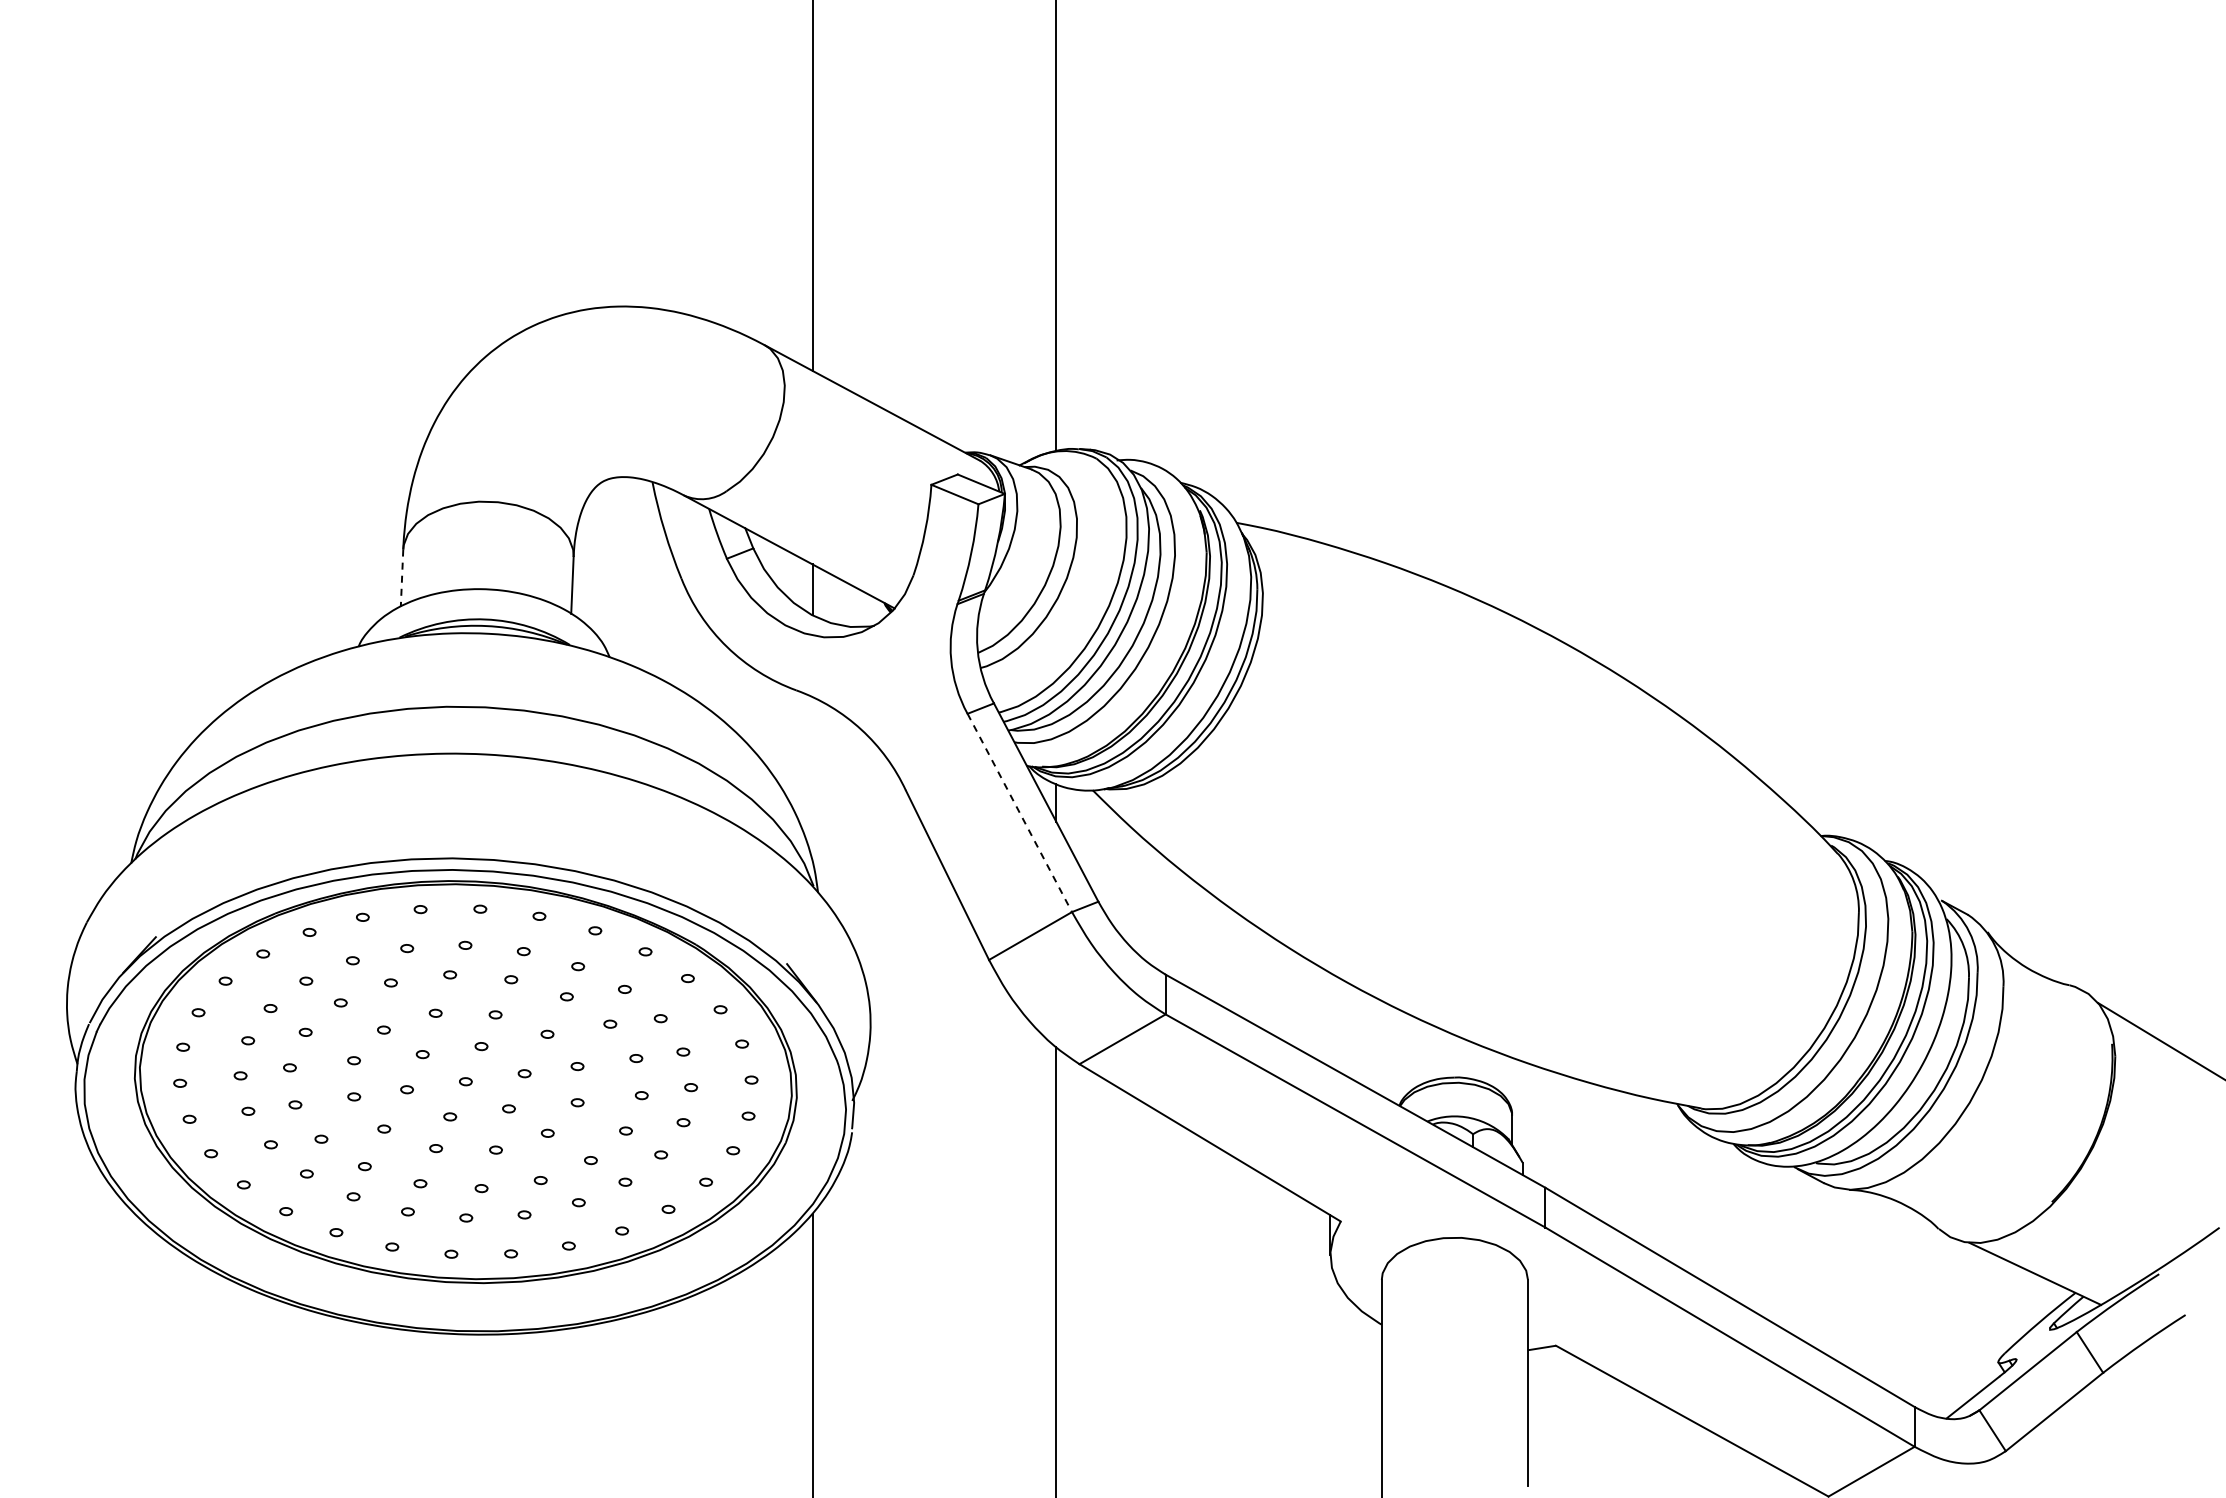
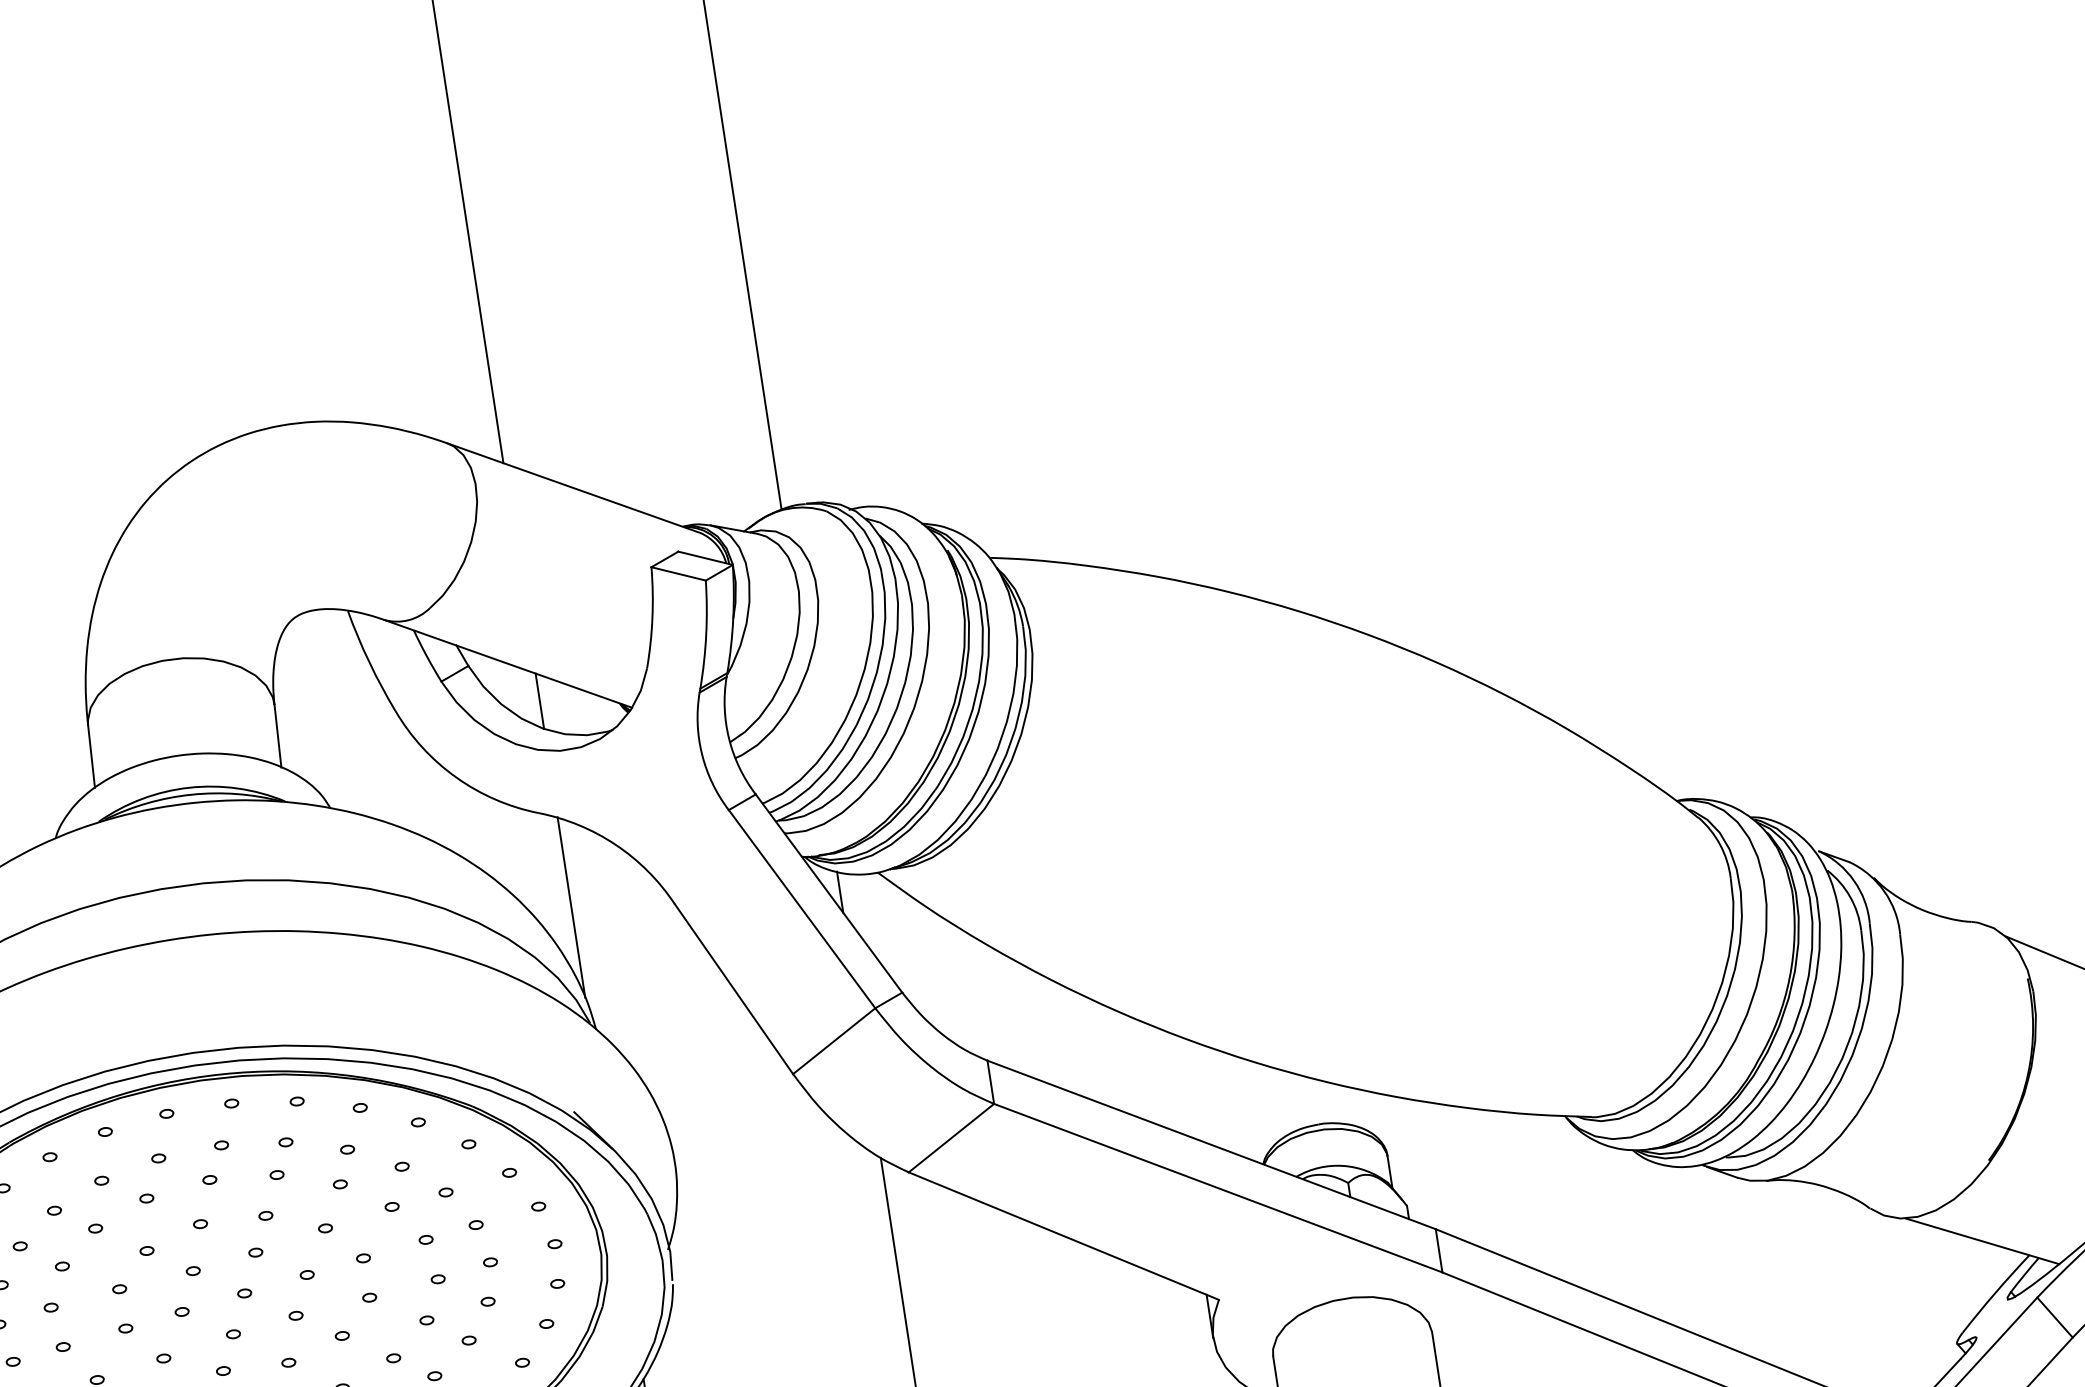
line: (402, 578) -> (92, 757), dashed -> solid
line: (812, 779) -> (571, 907), added
line: (1020, 813) -> (802, 909), dashed -> solid

